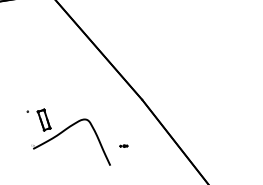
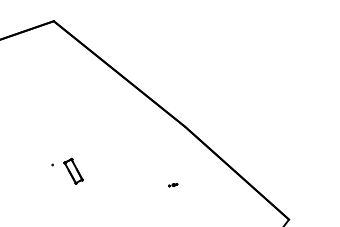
part: (67, 128) -> (103, 176), removed

